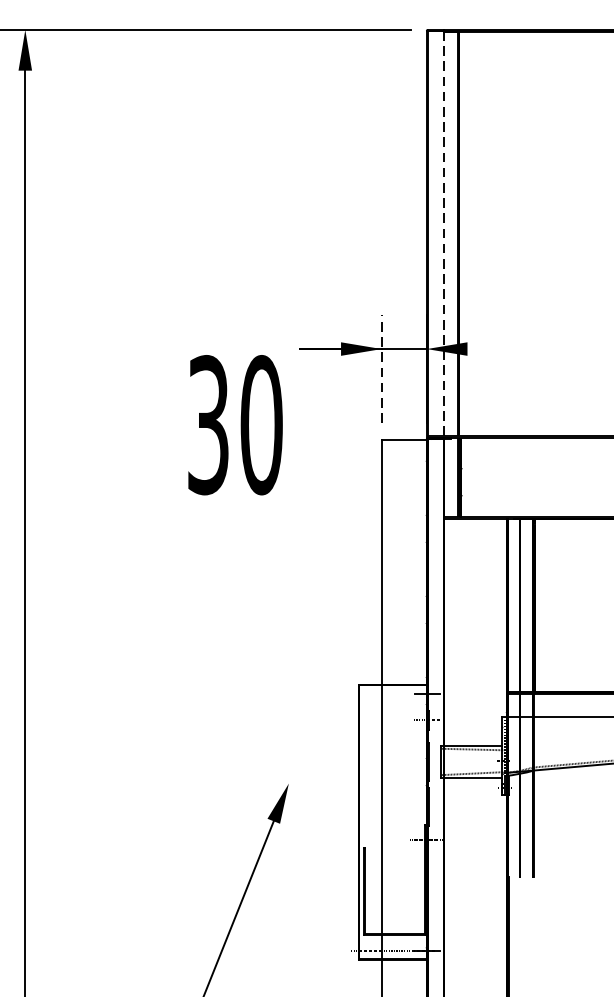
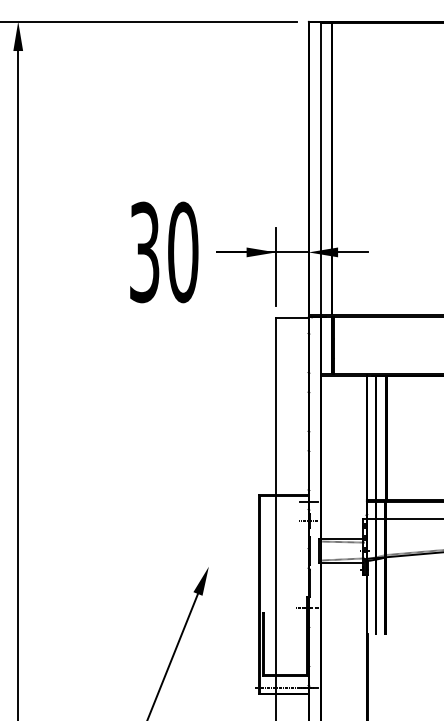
line: (444, 233) -> (321, 168), dashed -> solid
line: (487, 349) -> (352, 252), added
line: (382, 368) -> (276, 266), dashed -> solid
text: (235, 425) -> (164, 252), moved

